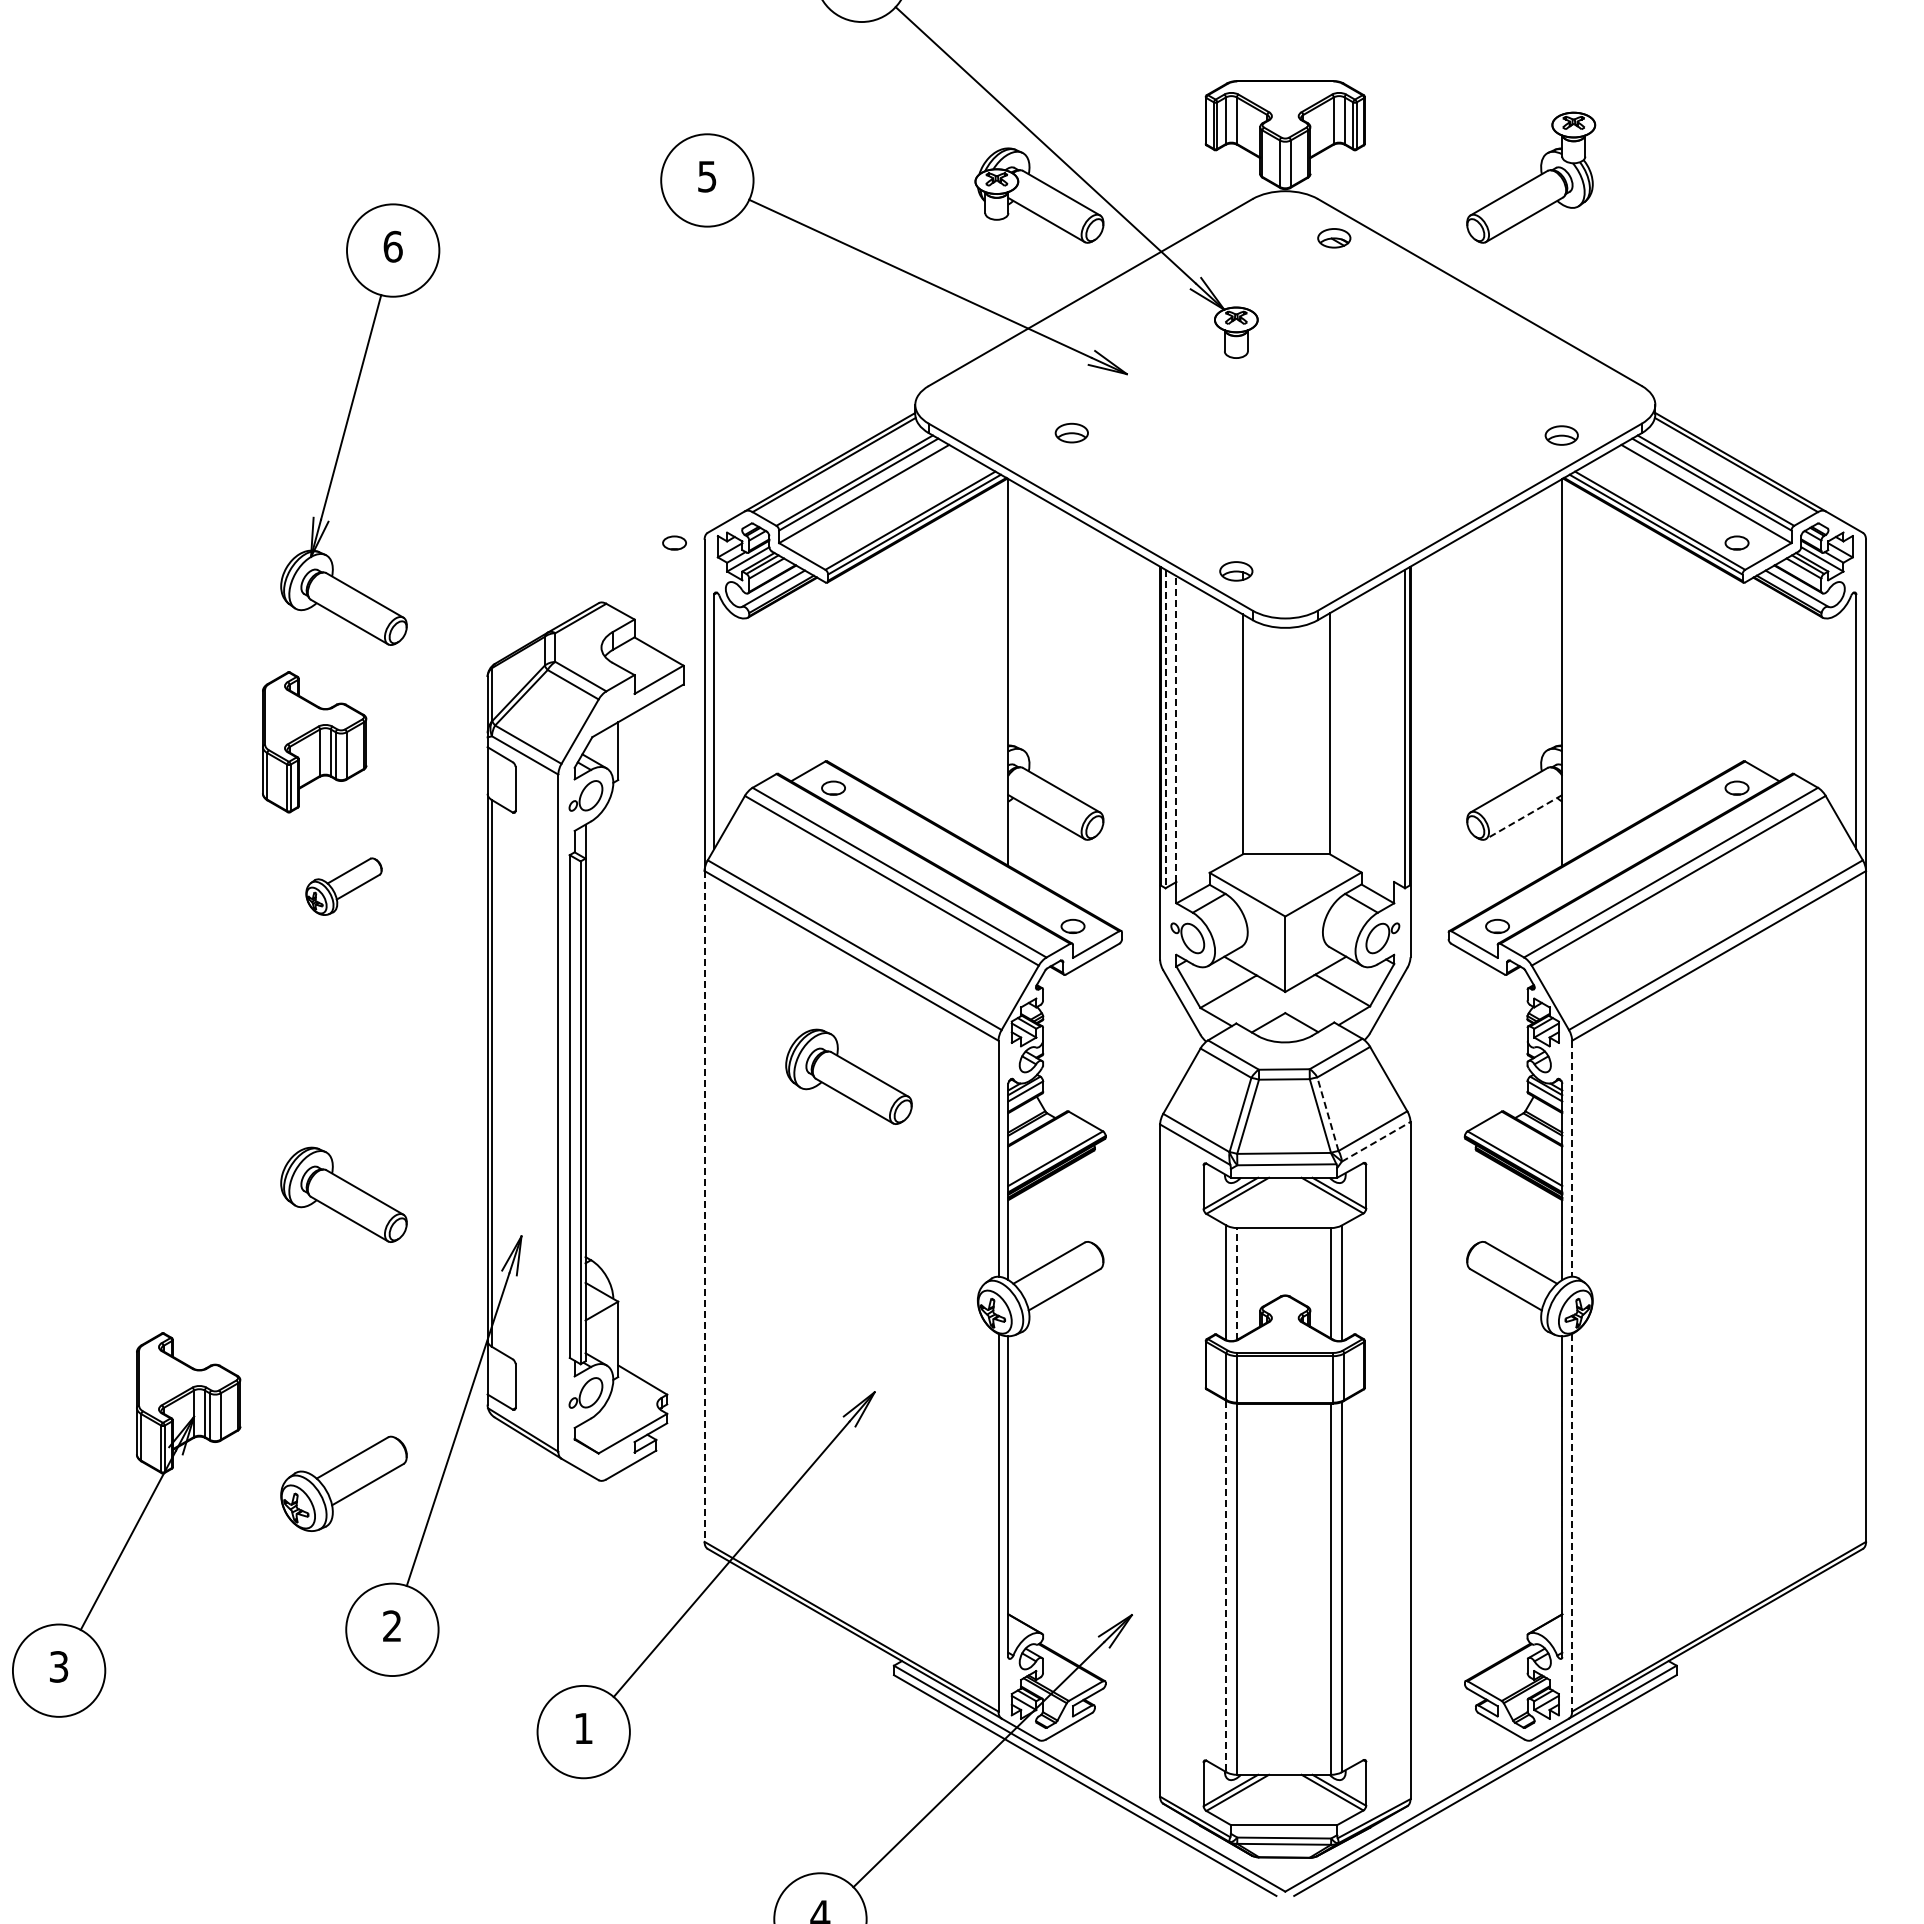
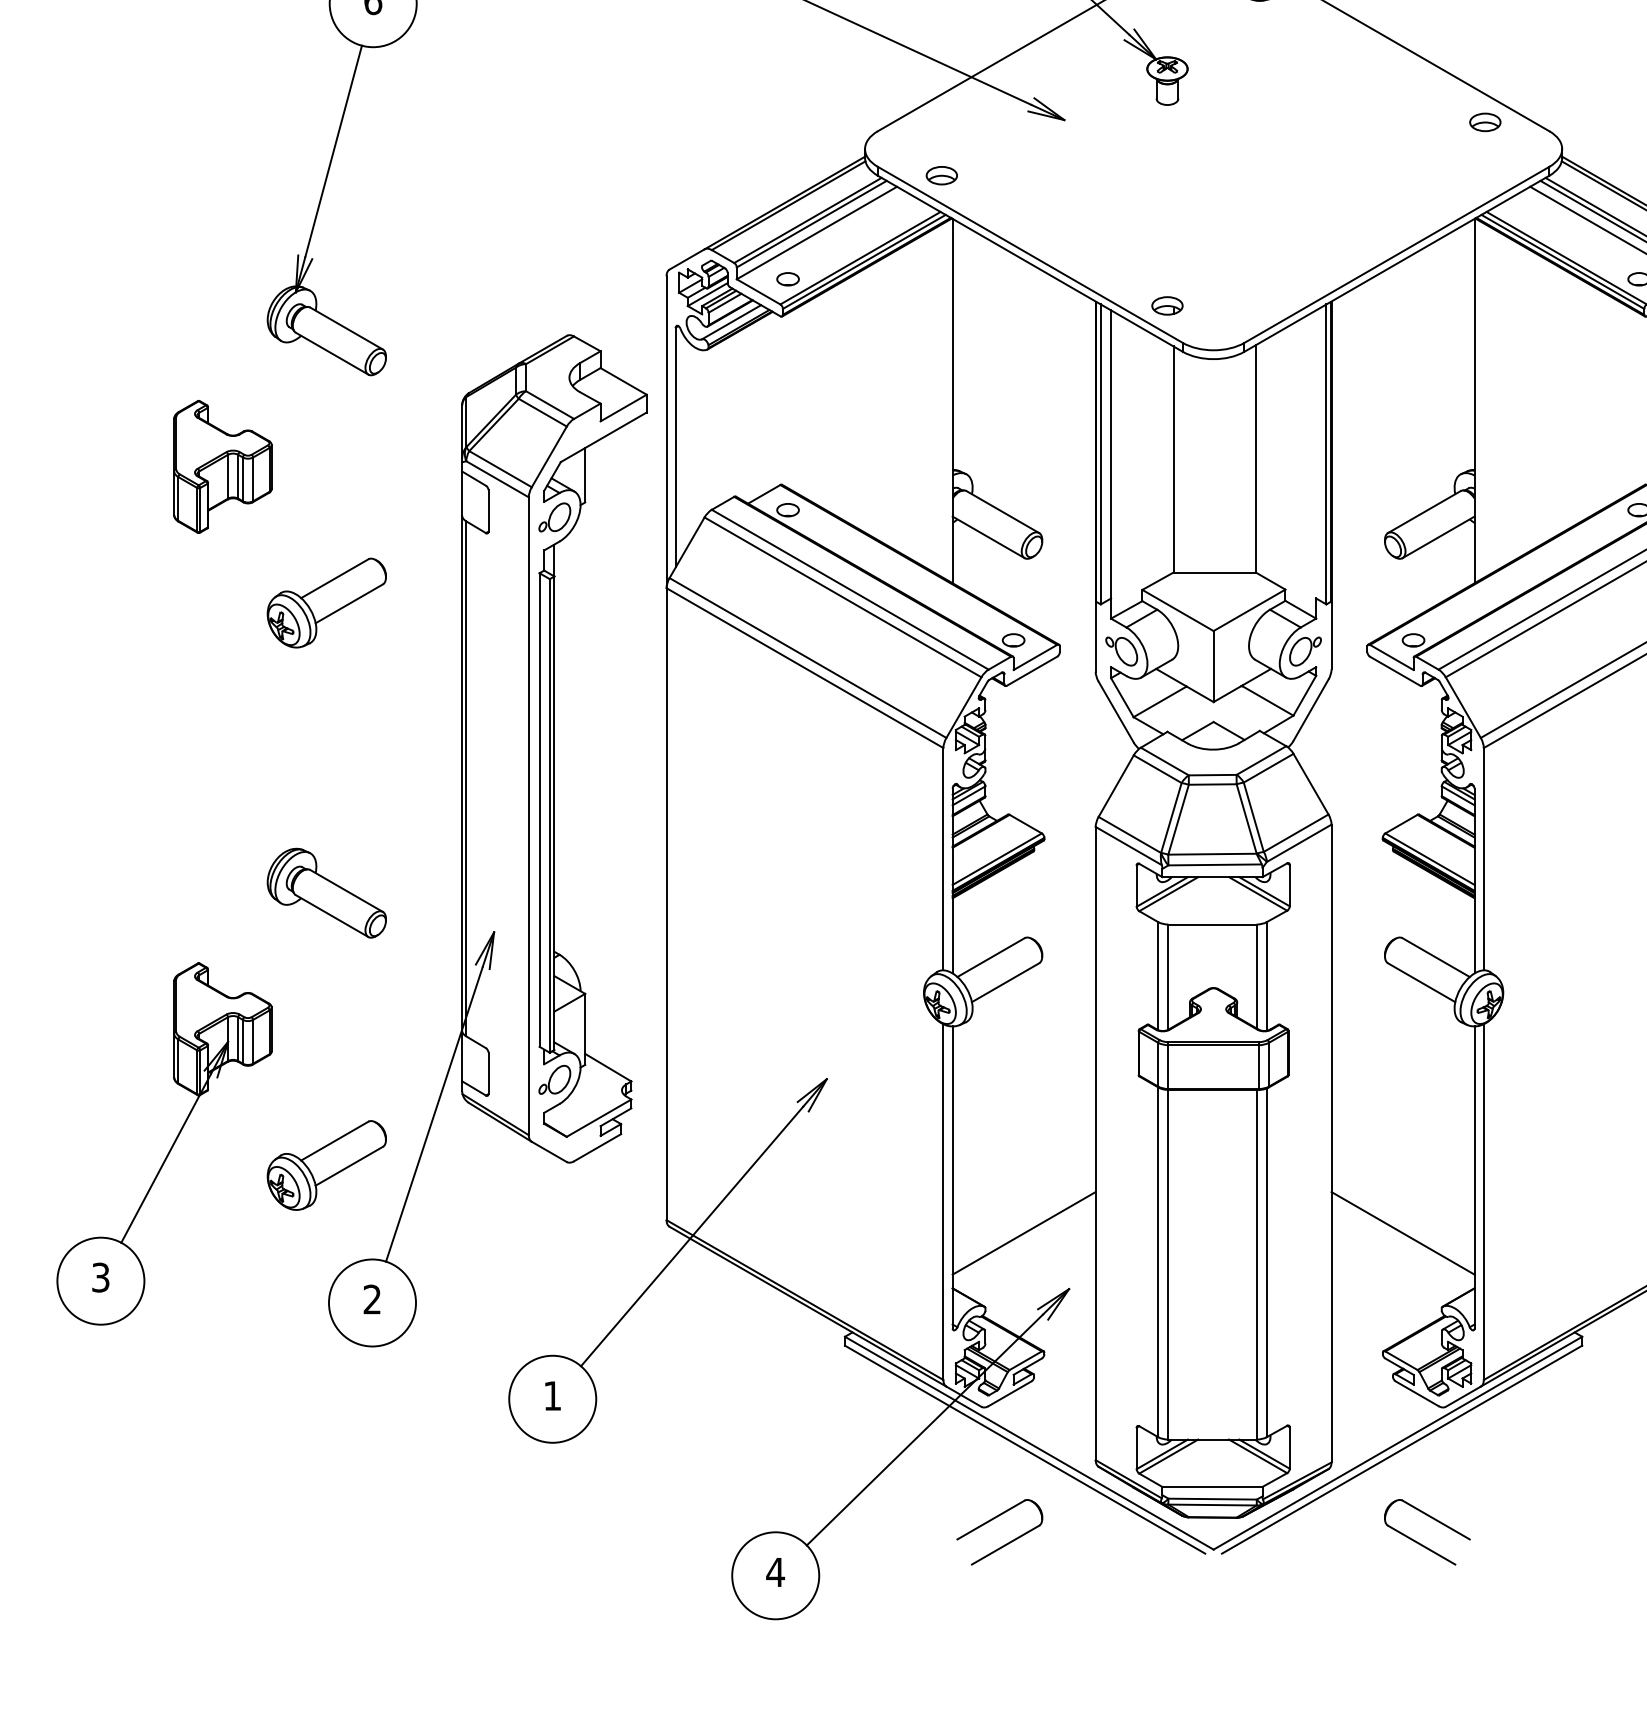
part: (1071, 432) -> (941, 175), moved
part: (1561, 435) -> (1485, 122), moved
part: (674, 542) -> (788, 278), moved
line: (1165, 729) -> (1100, 454), dashed -> solid
line: (1176, 729) -> (1111, 454), dashed -> solid
part: (314, 742) -> (222, 467), moved
line: (1523, 817) -> (1437, 537), dashed -> solid
part: (343, 886) -> (326, 602), size x1.67
part: (848, 1076) -> (802, 781), removed
line: (1327, 1113) -> (1253, 816), dashed -> solid
line: (1376, 1141) -> (1299, 842), dashed -> solid
line: (1572, 1158) -> (1484, 858), dashed -> solid
line: (704, 1206) -> (666, 904), dashed -> solid
line: (1237, 1283) -> (1168, 976), dashed -> solid
line: (1572, 1522) -> (1484, 1201), dashed -> solid
part: (133, 1528) -> (170, 1147), moved
line: (1084, 1555) -> (1024, 1232), added
line: (1486, 1555) -> (1403, 1232), added
line: (1226, 1586) -> (1158, 1262), dashed -> solid
part: (1504, 1884) -> (1420, 1542), added
part: (1064, 1885) -> (1005, 1543), added

